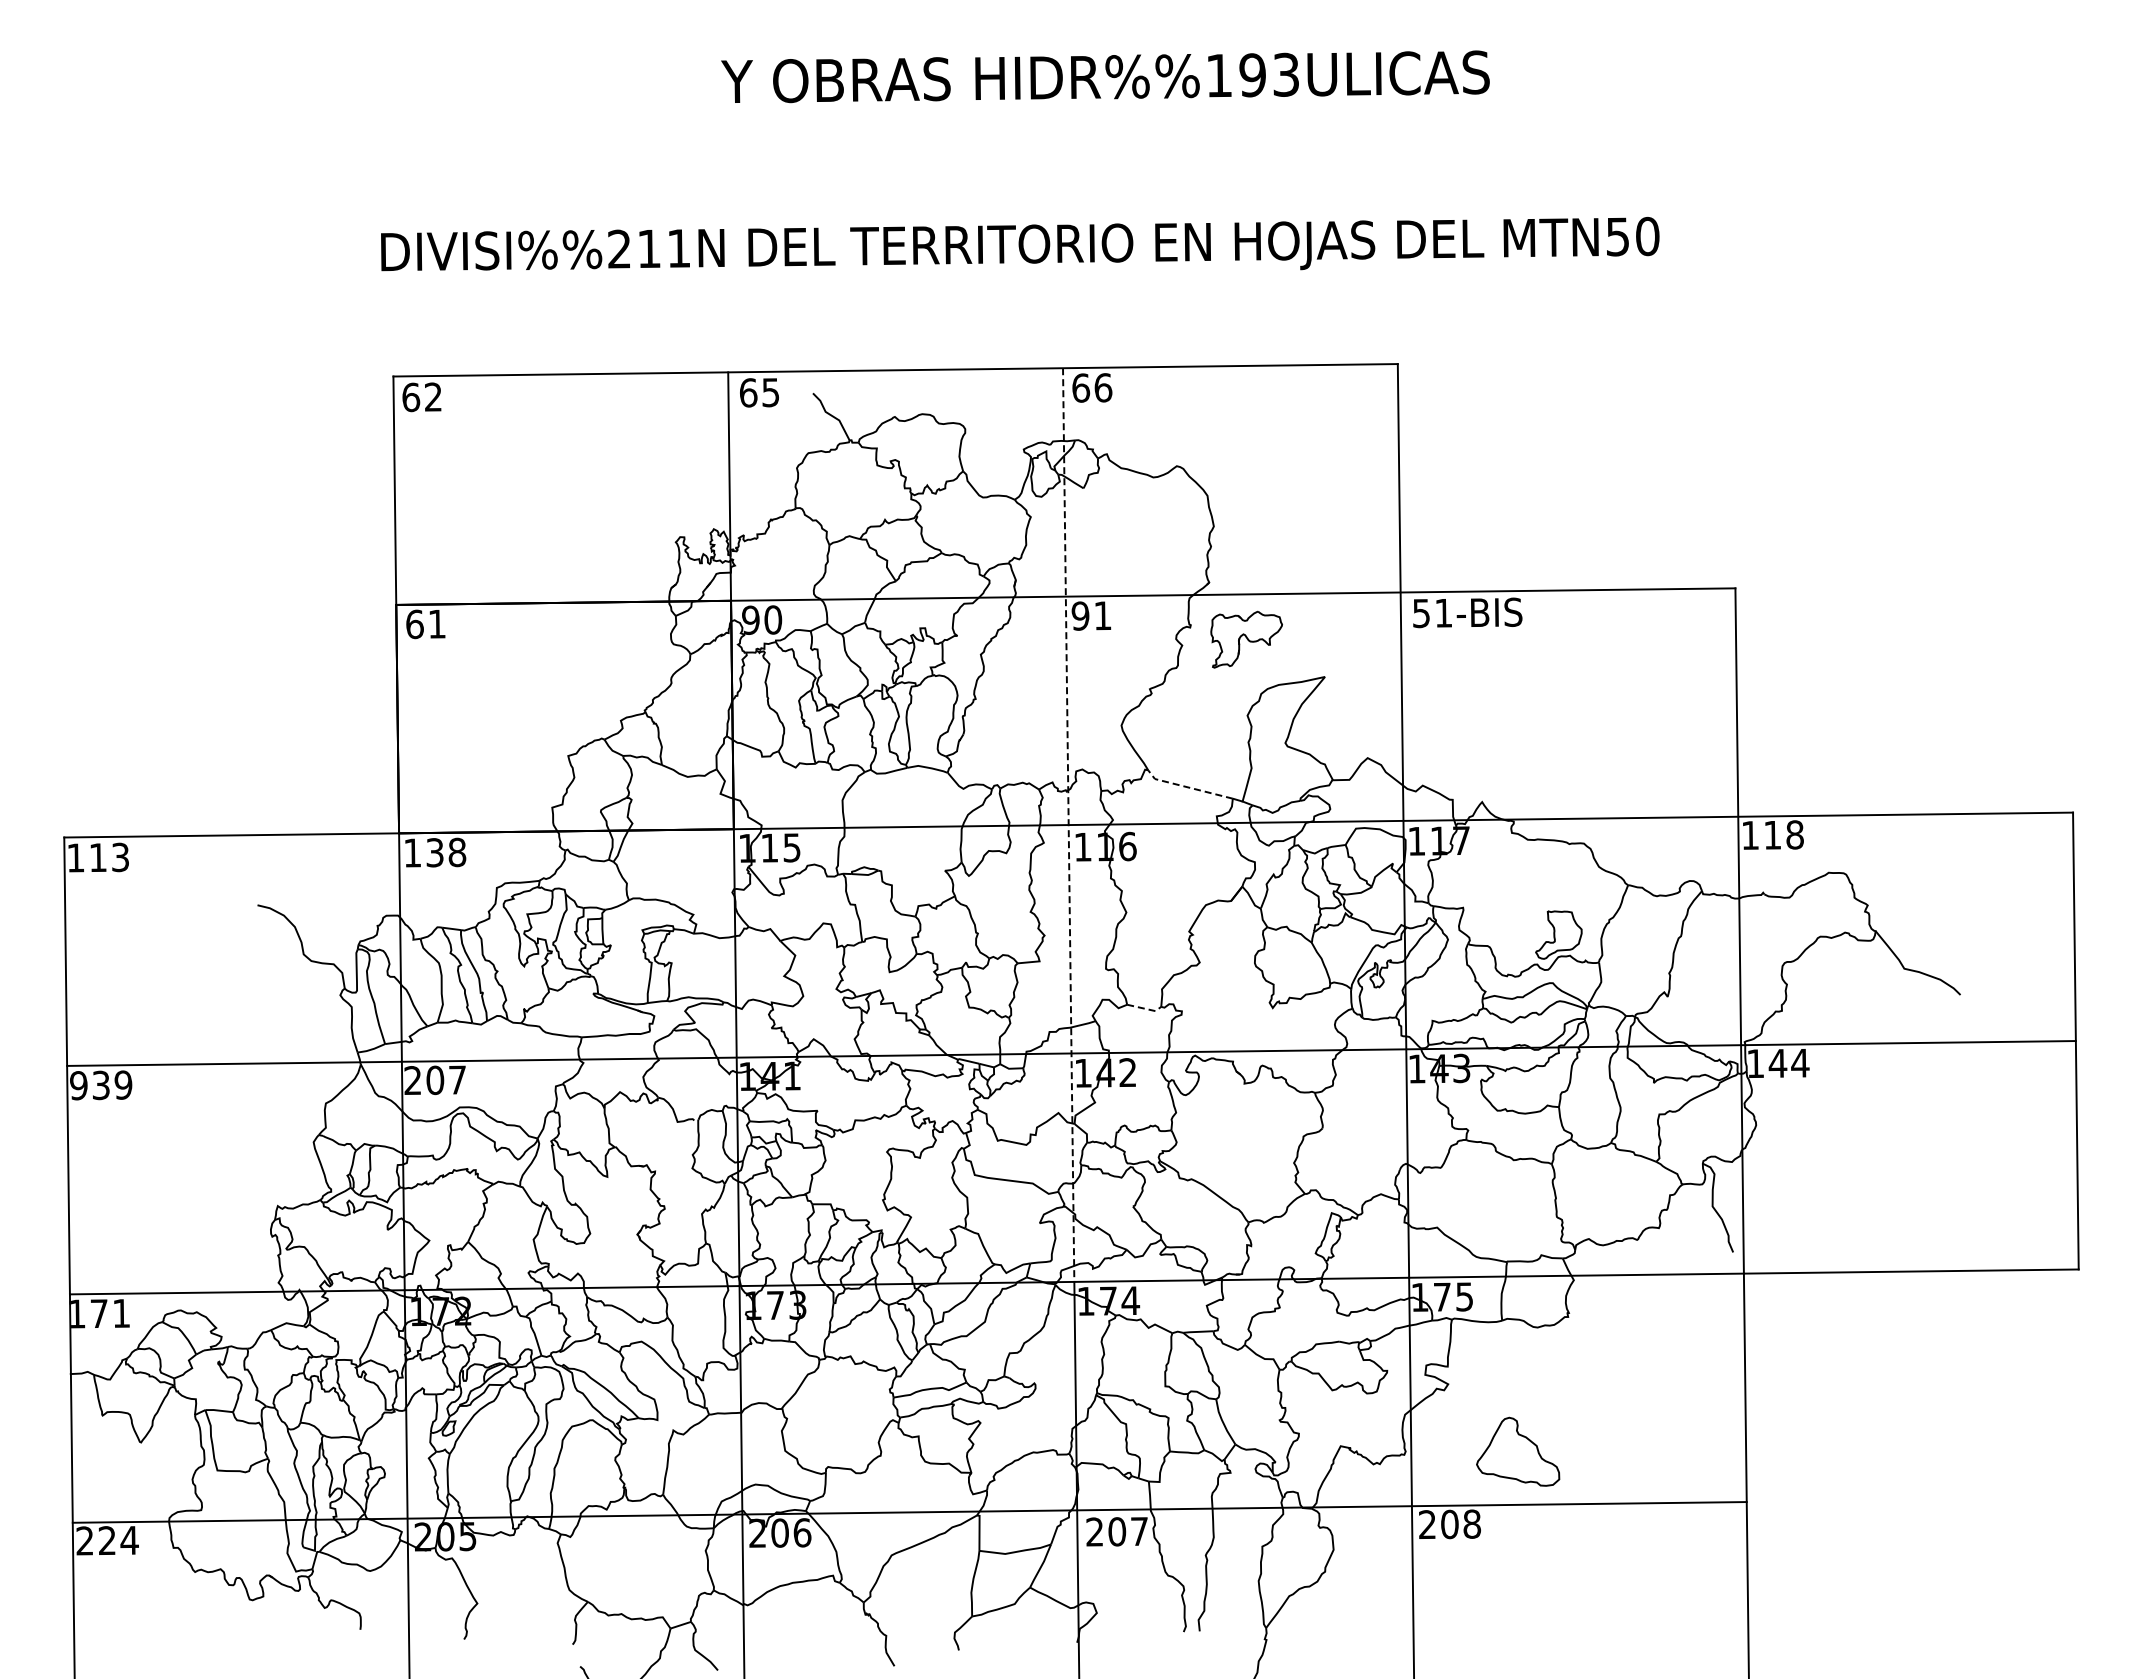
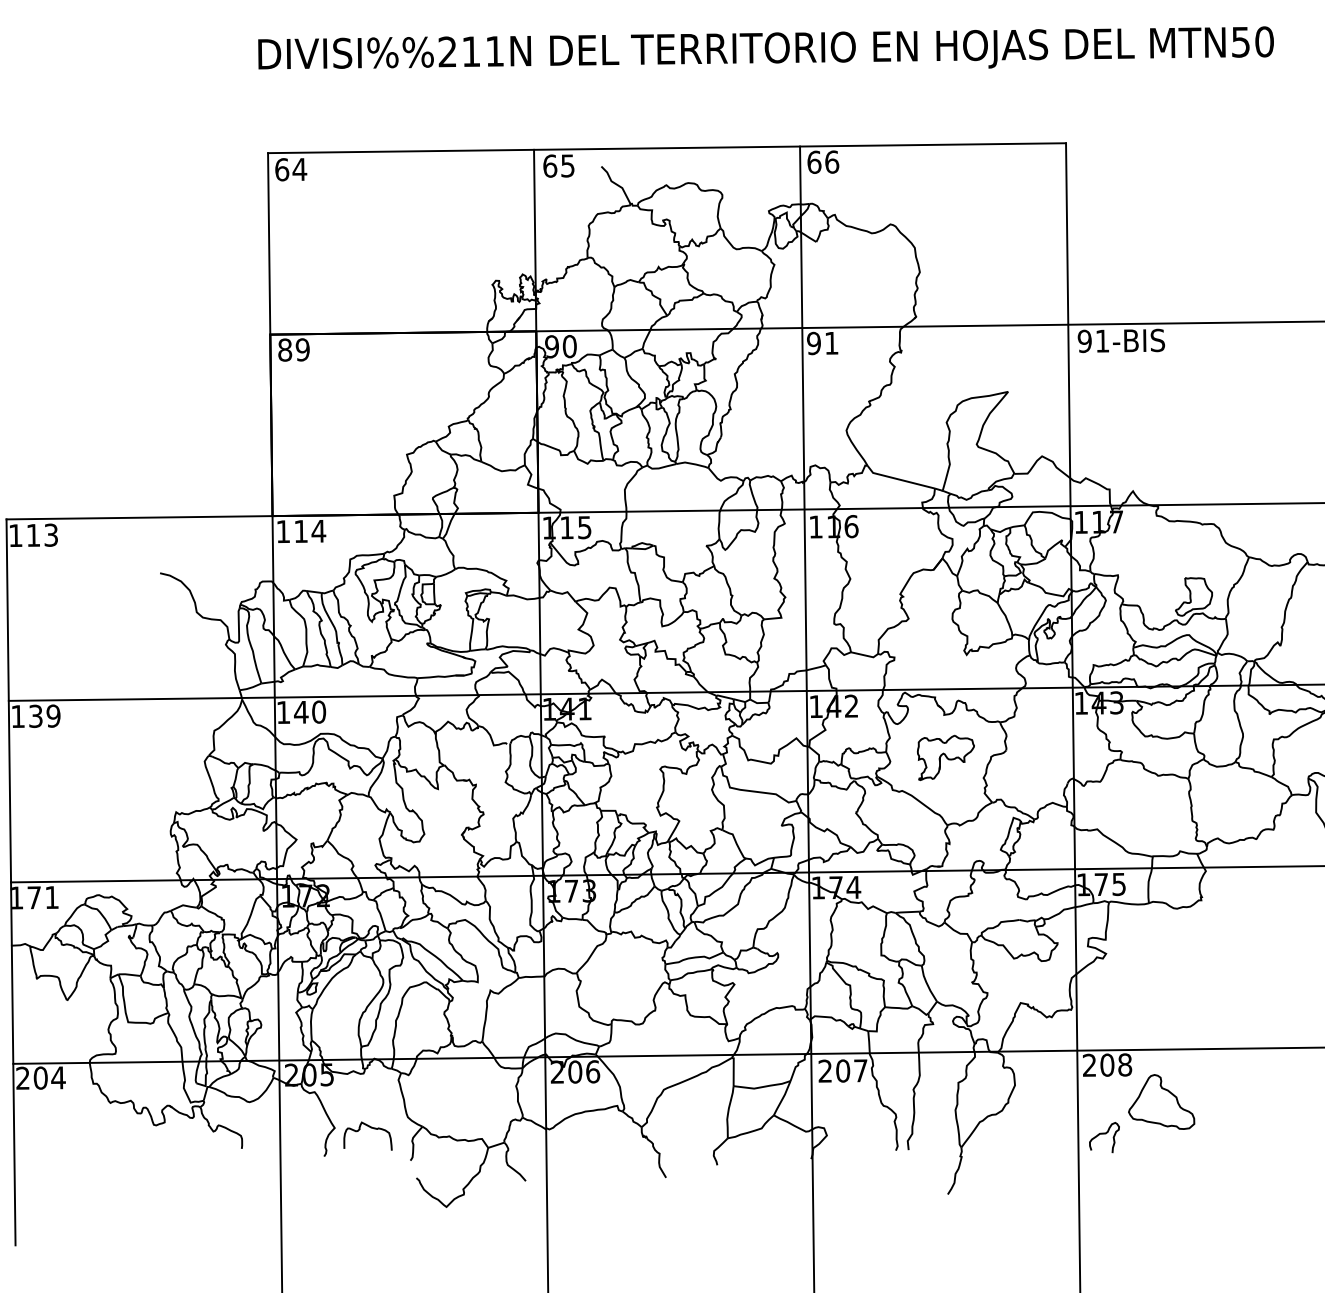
text: (433, 396) -> (299, 169), 62 -> 64
text: (1421, 612) -> (1084, 340), 51-BIS -> 91-BIS
text: (425, 624) -> (293, 350), 61 -> 89
part: (1246, 639) -> (945, 757), moved
line: (1187, 787) -> (898, 479), dashed -> solid
line: (1068, 825) -> (804, 509), dashed -> solid
text: (446, 852) -> (310, 531), 138 -> 114
line: (1145, 1008) -> (865, 655), dashed -> solid
text: (435, 1080) -> (301, 712), 207 -> 140
text: (78, 1085) -> (17, 716), 939 -> 139
part: (1518, 1451) -> (1161, 1101), moved
text: (107, 1540) -> (40, 1077), 224 -> 204
curve: (524, 1604) -> (372, 1128), added
curve: (1446, 1611) -> (1104, 1134), added

